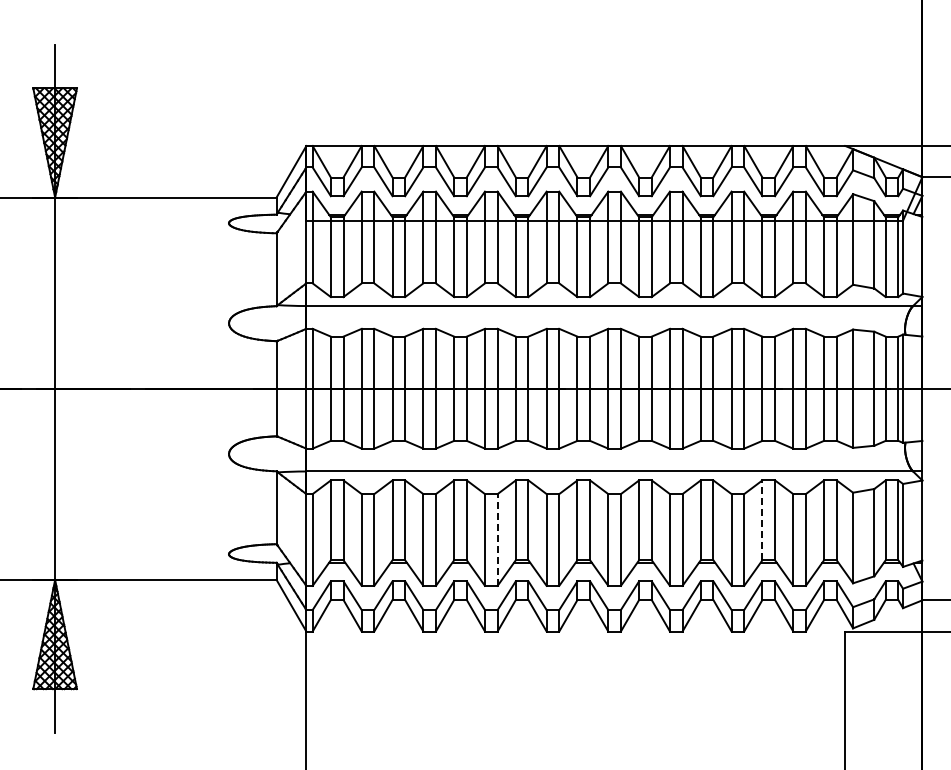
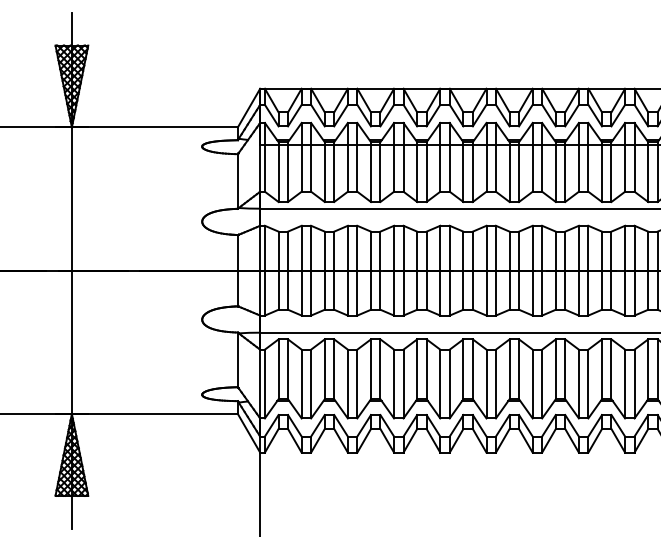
line: (762, 520) -> (602, 369), dashed -> solid
line: (497, 539) -> (403, 383), dashed -> solid

